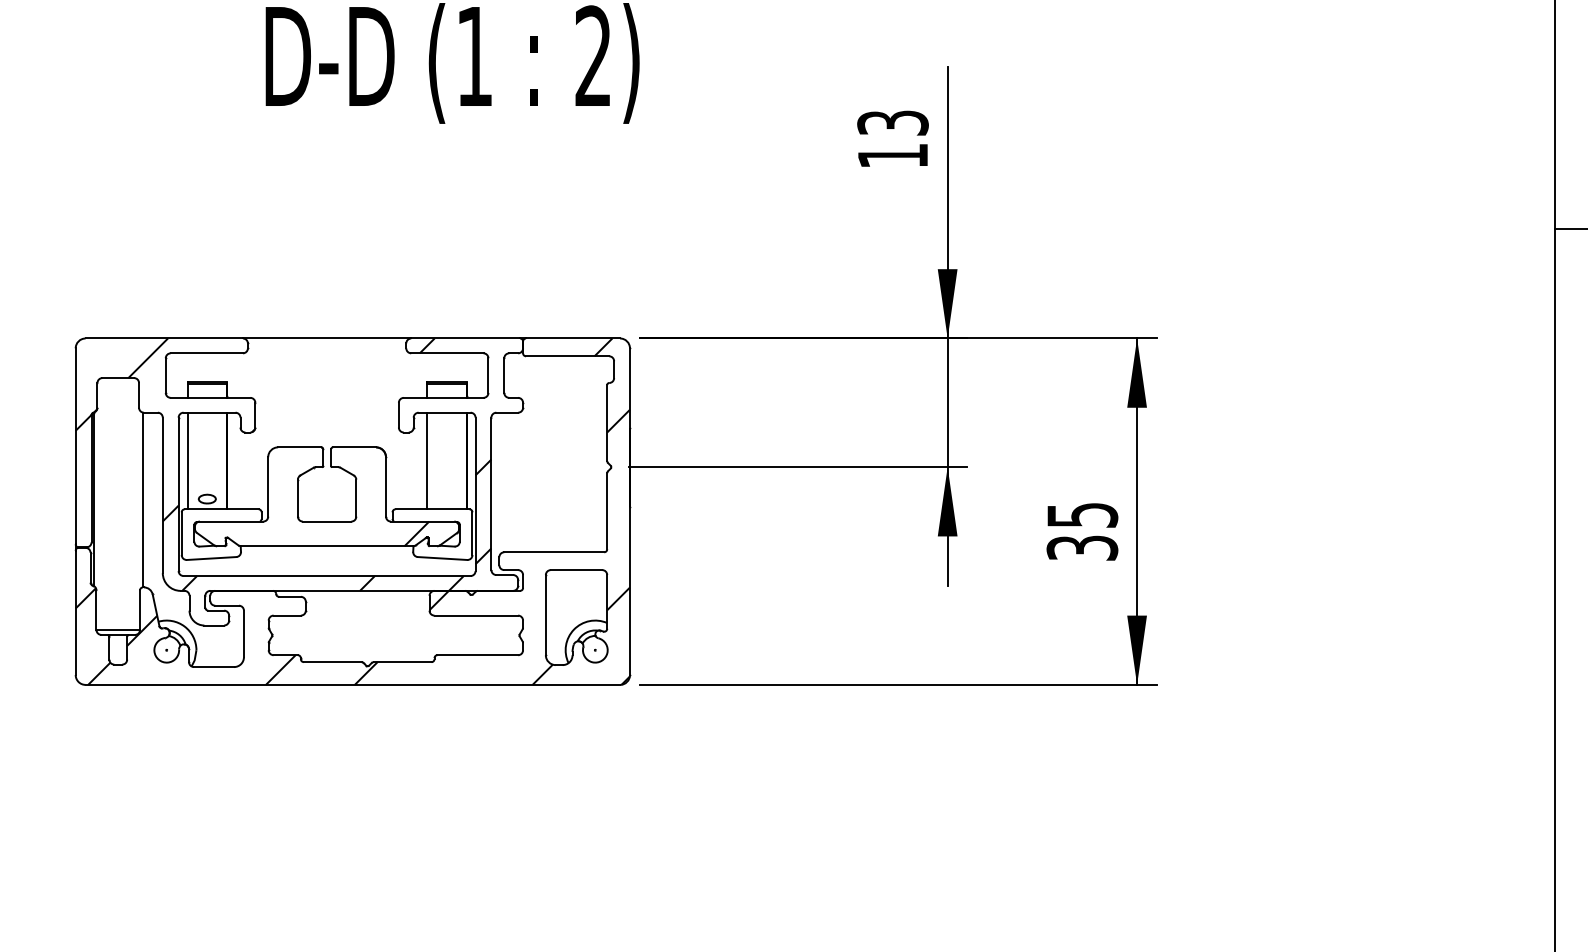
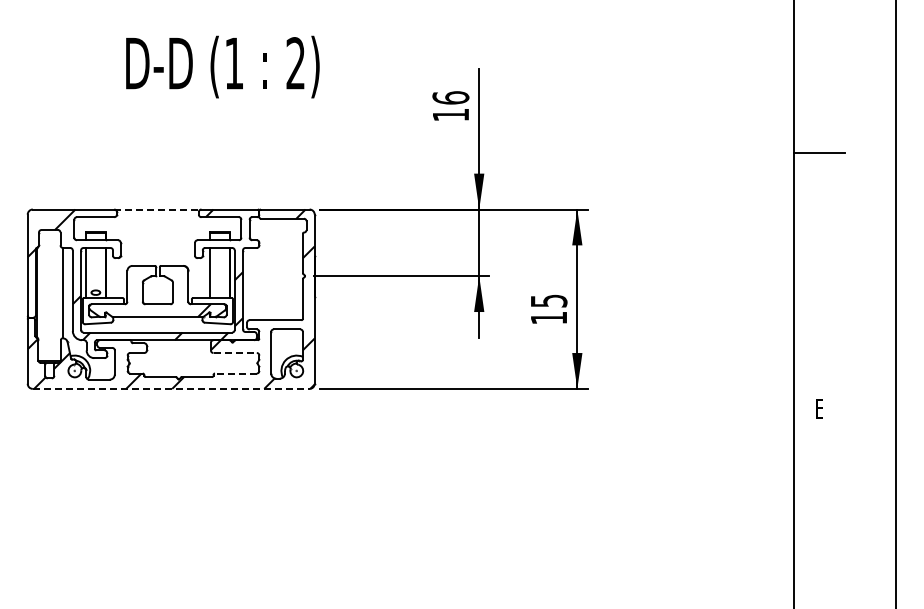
text: (892, 122) -> (450, 97), 13 -> 16
line: (326, 338) -> (157, 209), solid -> dashed
text: (1081, 547) -> (548, 317), 35 -> 15
line: (476, 616) -> (235, 353), solid -> dashed
line: (476, 655) -> (235, 373), solid -> dashed
line: (353, 684) -> (171, 388), solid -> dashed

